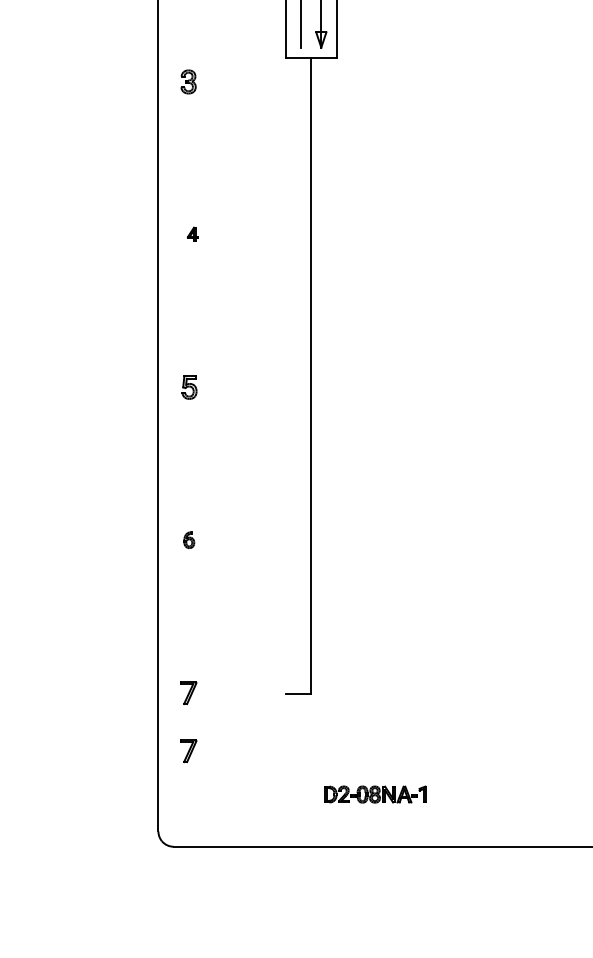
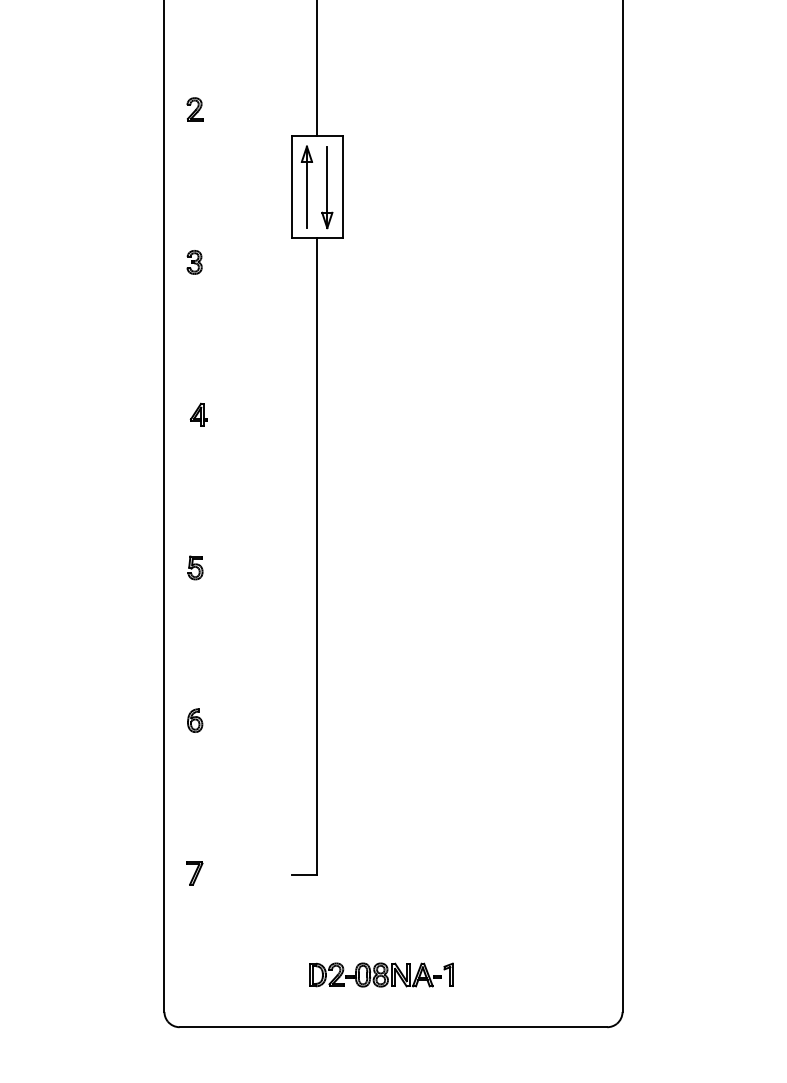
part: (192, 234) -> (198, 414), size x1.67
part: (189, 540) -> (195, 720), size x1.43
part: (188, 751) -> (194, 931), removed
part: (375, 794) -> (381, 974), size x1.43

